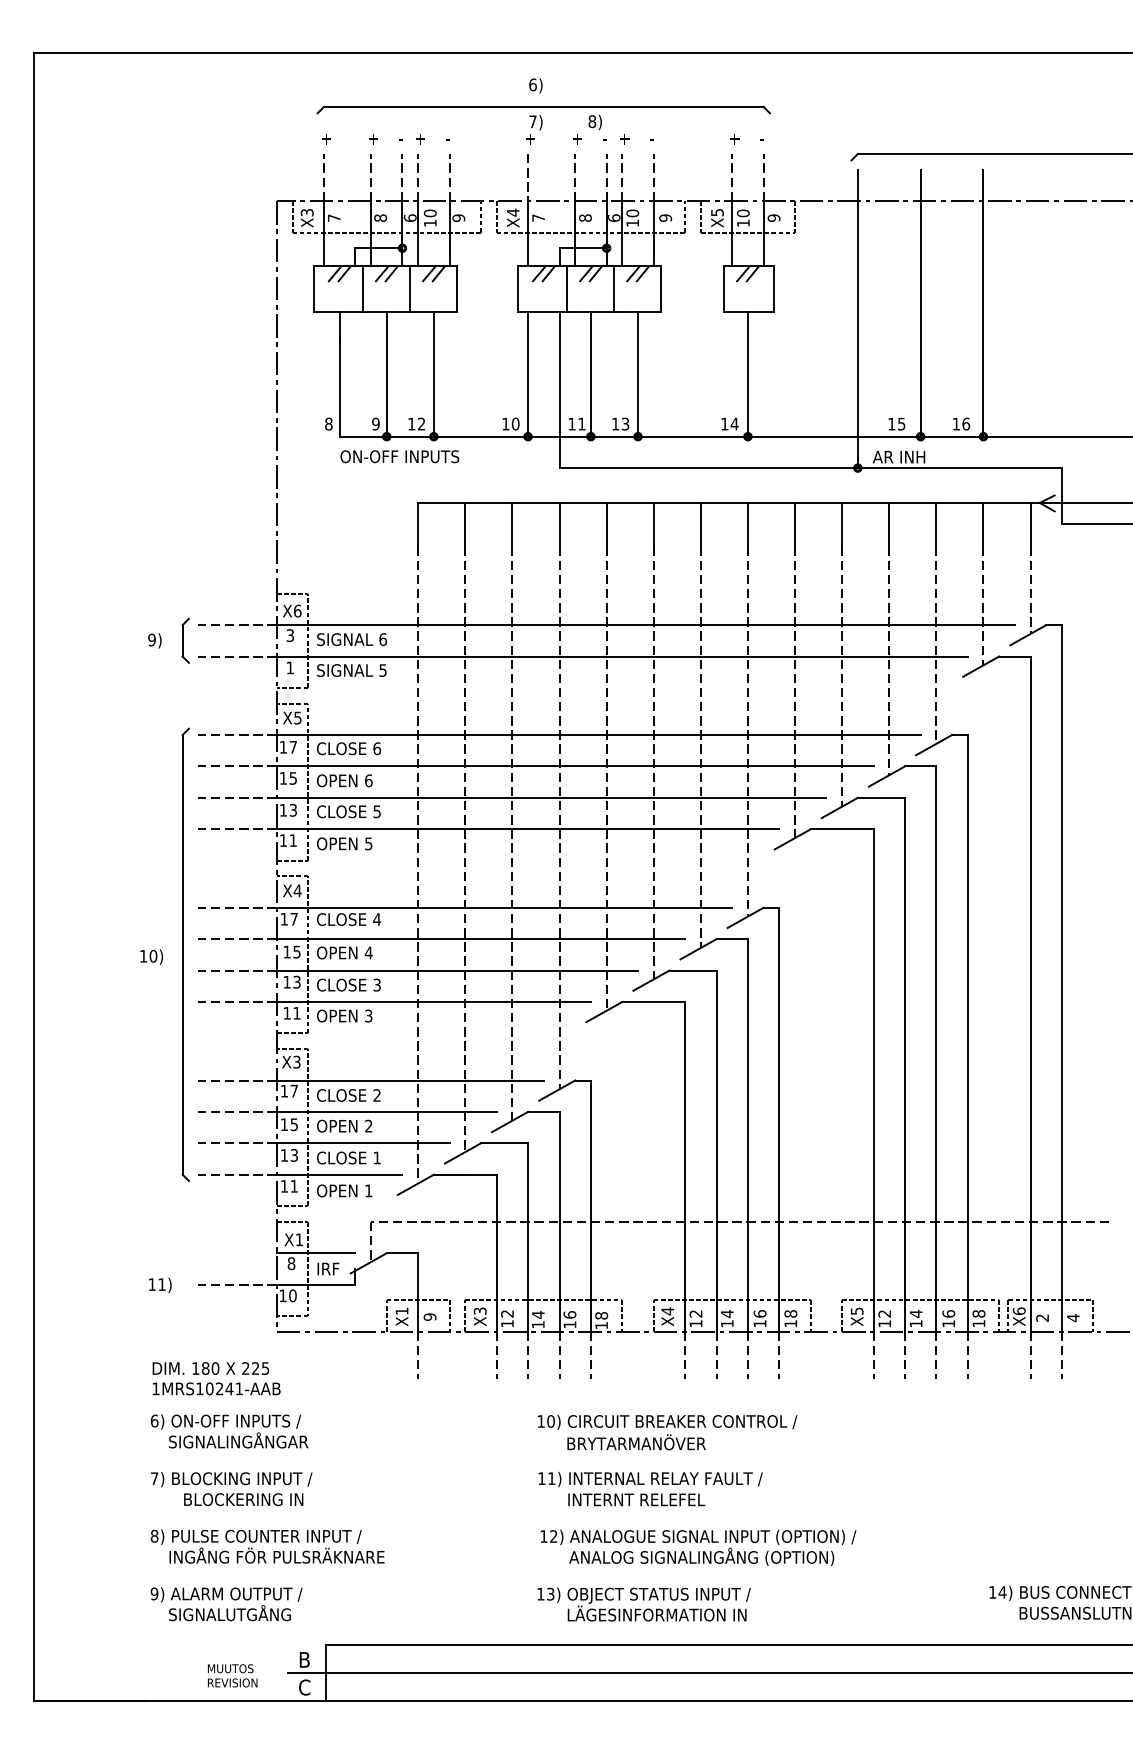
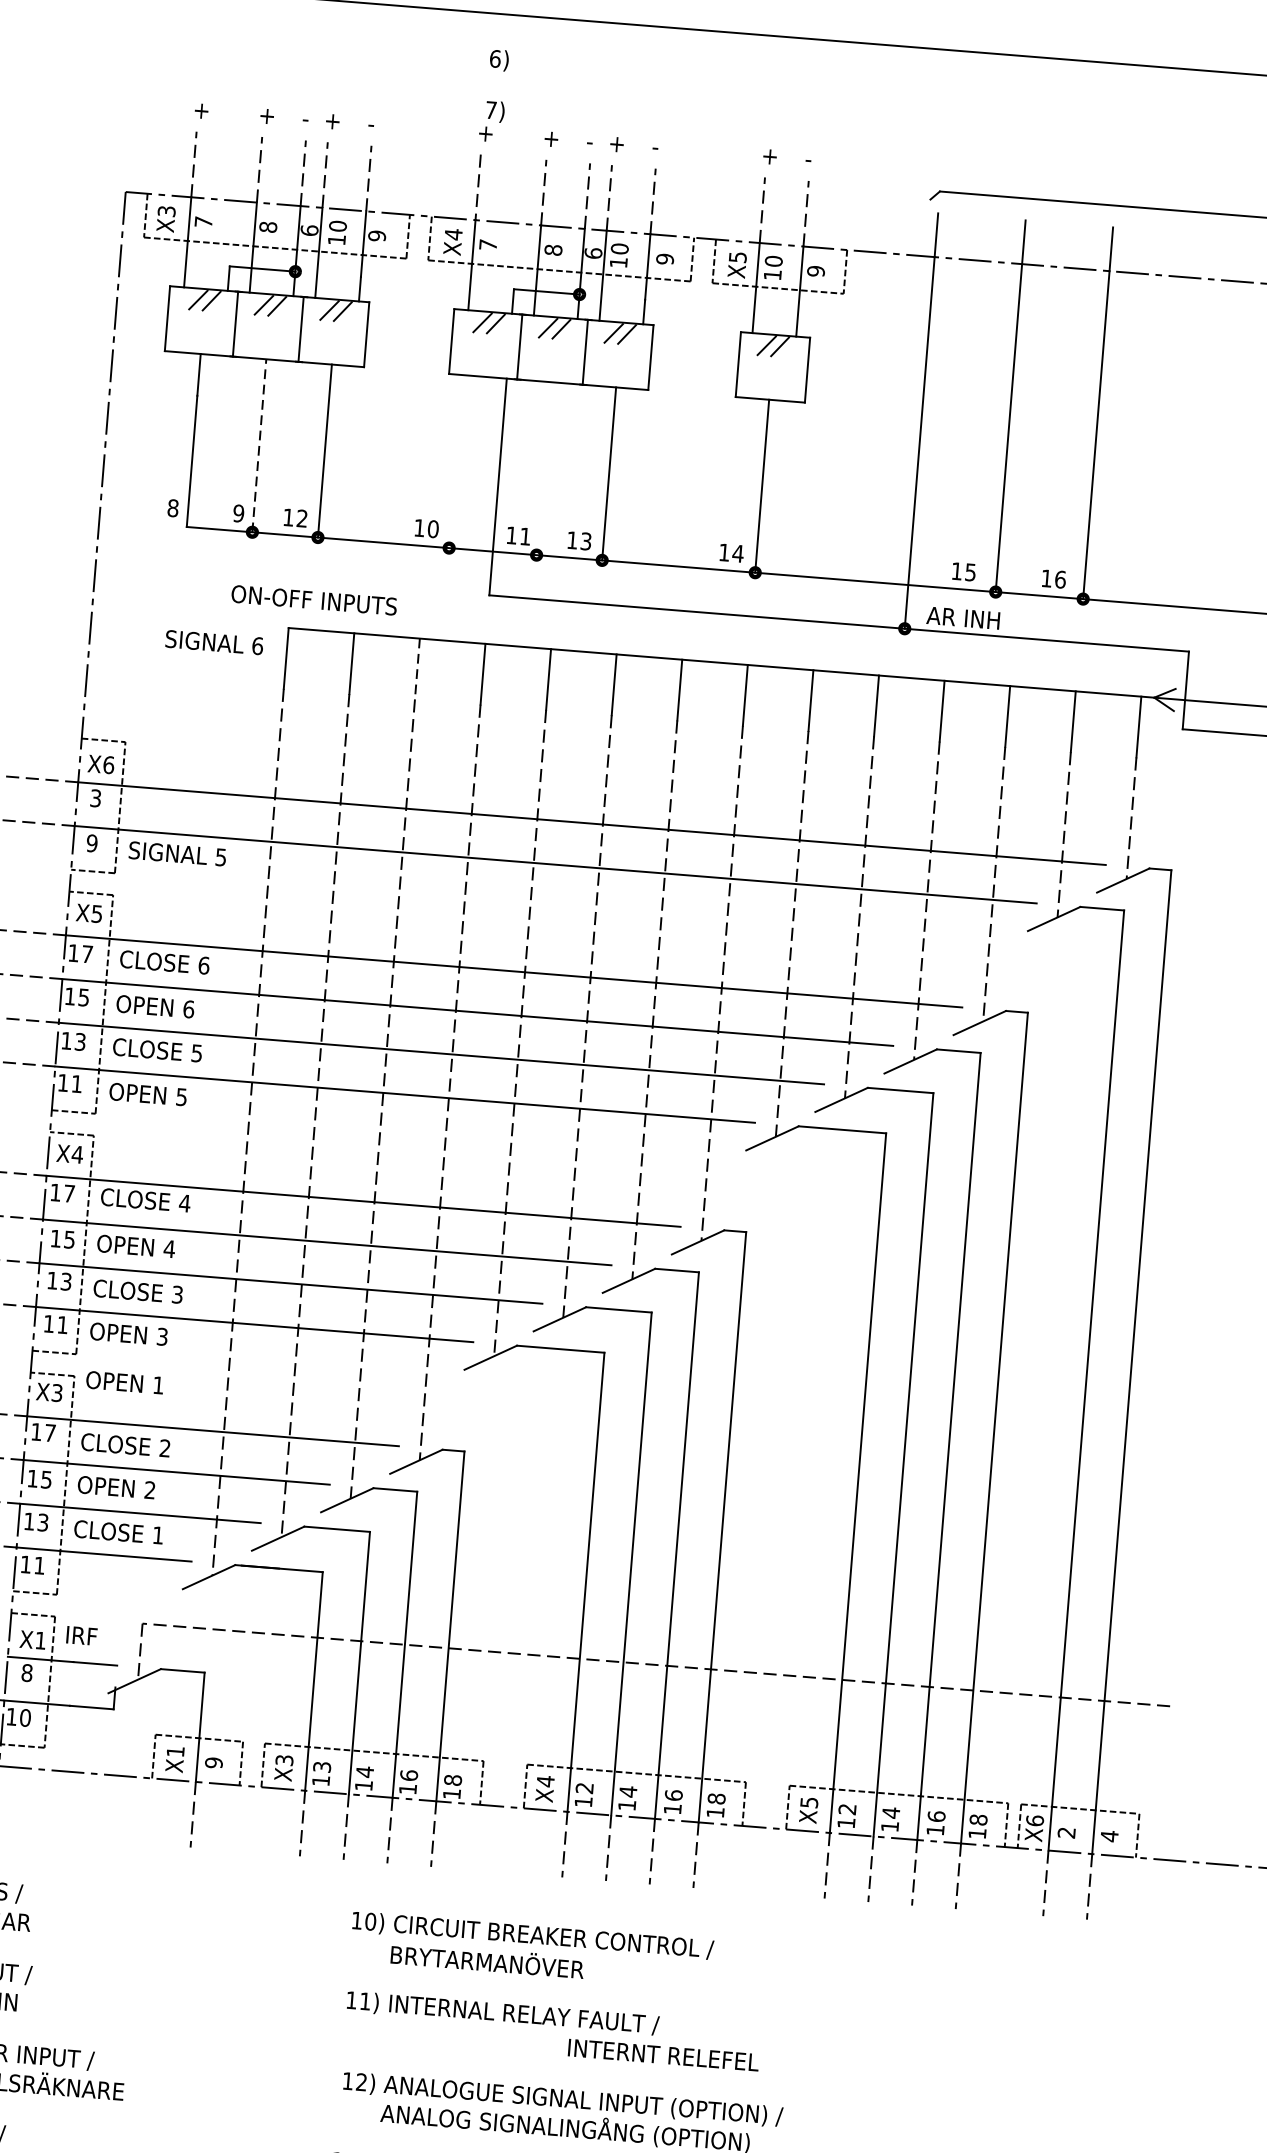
part: (543, 107) -> (507, 91), removed
line: (386, 374) -> (258, 445), solid -> dashed
line: (528, 374) -> (456, 461), removed
line: (590, 374) -> (543, 468), removed
text: (399, 456) -> (313, 599), moved
line: (512, 524) -> (417, 668), solid -> dashed
text: (351, 639) -> (213, 642), moved
text: (290, 667) -> (92, 842), 1 -> 9
text: (344, 1190) -> (124, 1382), moved
text: (328, 1268) -> (81, 1635), moved
text: (507, 1313) -> (322, 1766), 12 -> 13
text: (636, 1499) -> (663, 2054), moved

